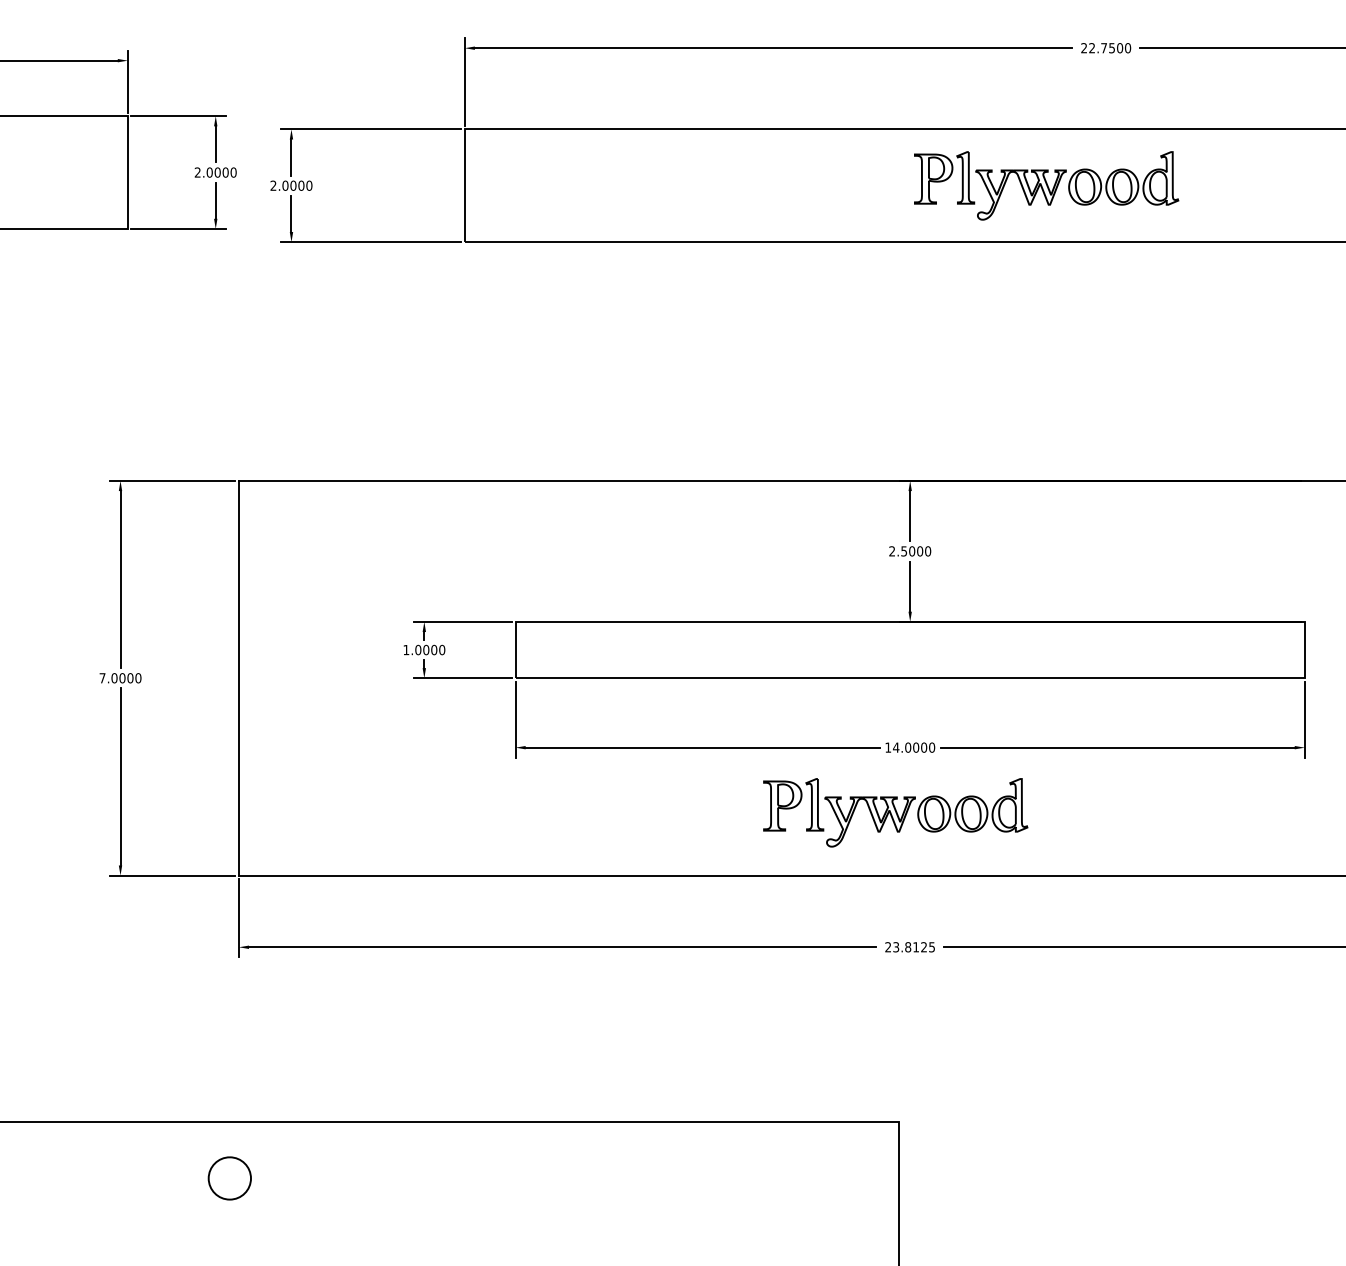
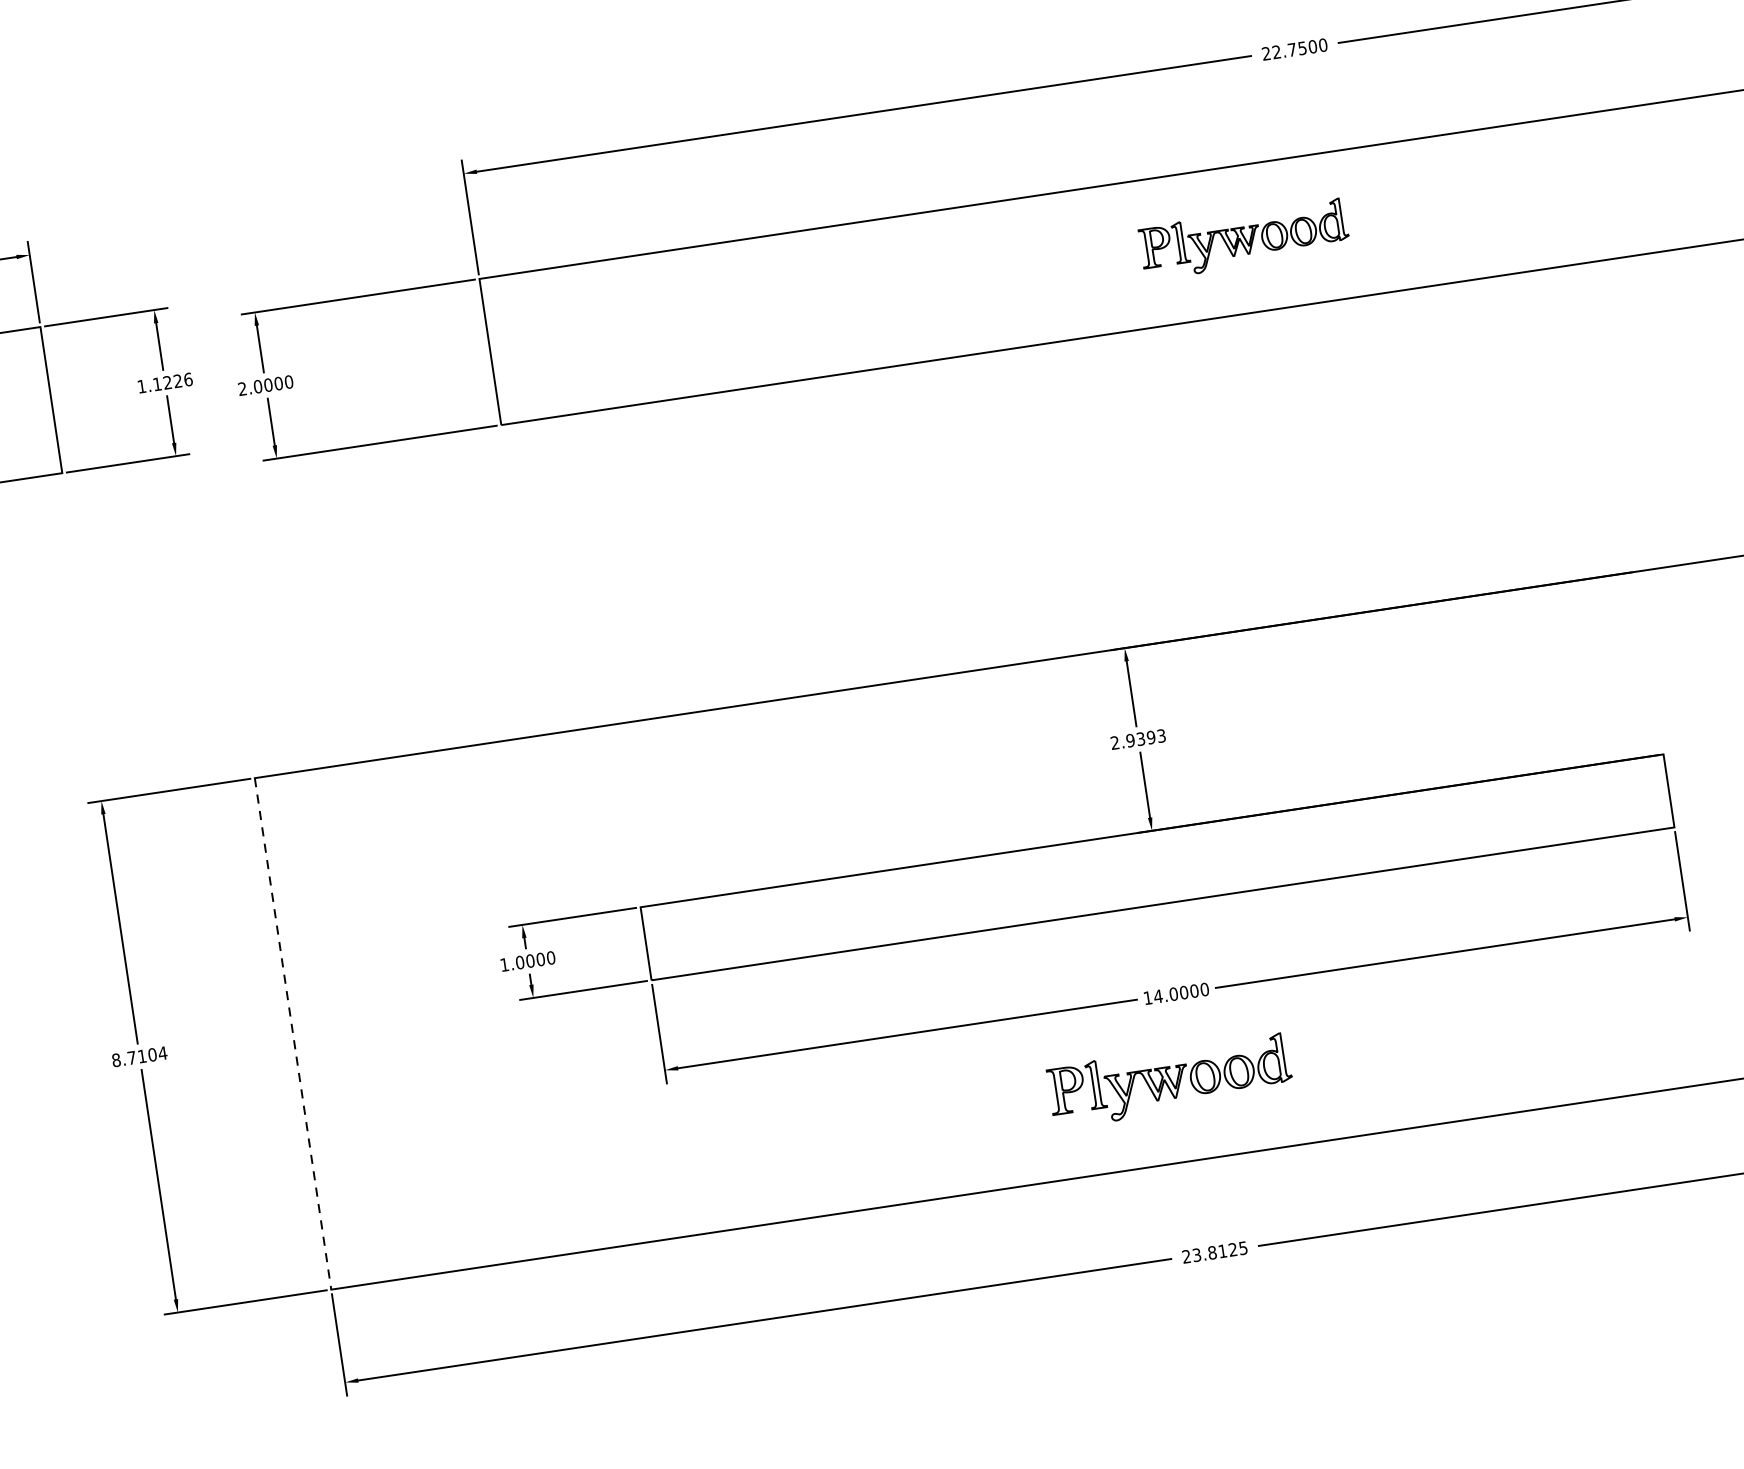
text: (215, 172) -> (164, 383), 2.0000 -> 1.1226
part: (1046, 185) -> (1244, 238), size x0.6
text: (916, 551) -> (1146, 738), 2.5000 -> 2.9393
text: (120, 678) -> (139, 1057), 7.0000 -> 8.7104
line: (238, 678) -> (292, 1034), solid -> dashed
part: (895, 812) -> (1169, 1080), size x0.7

